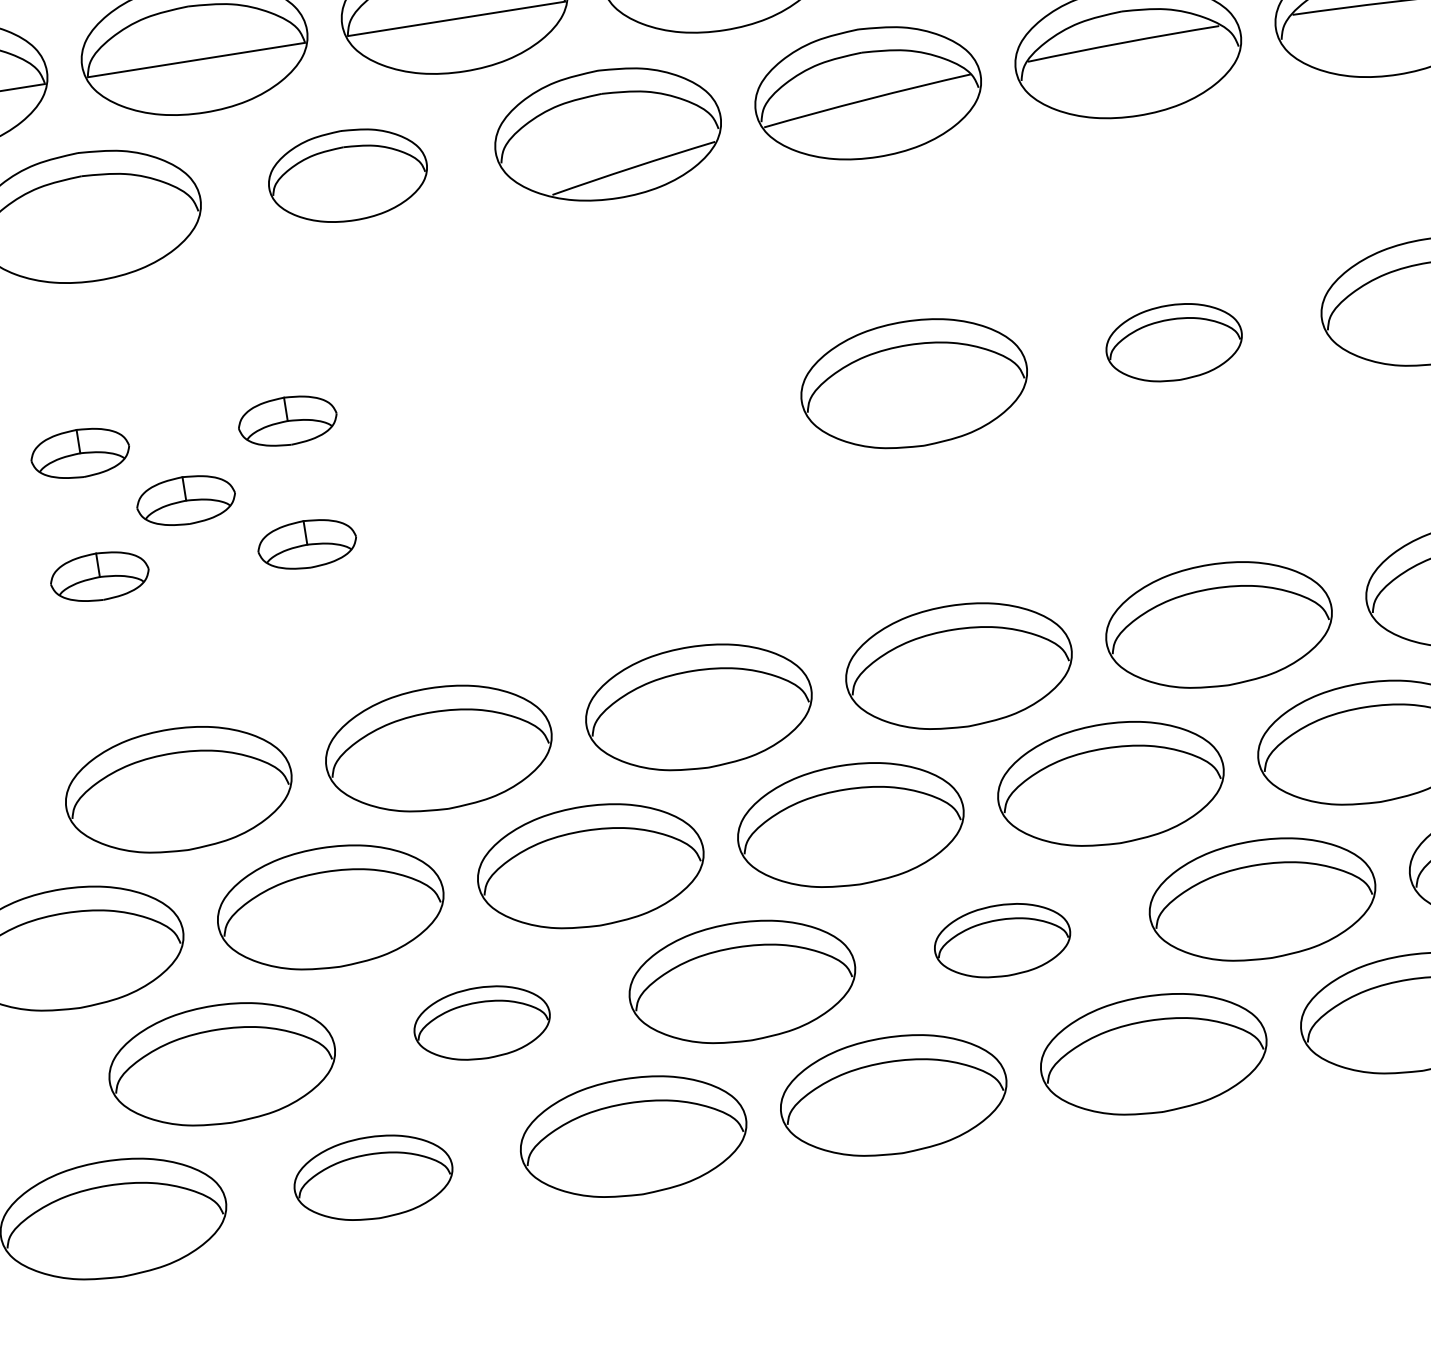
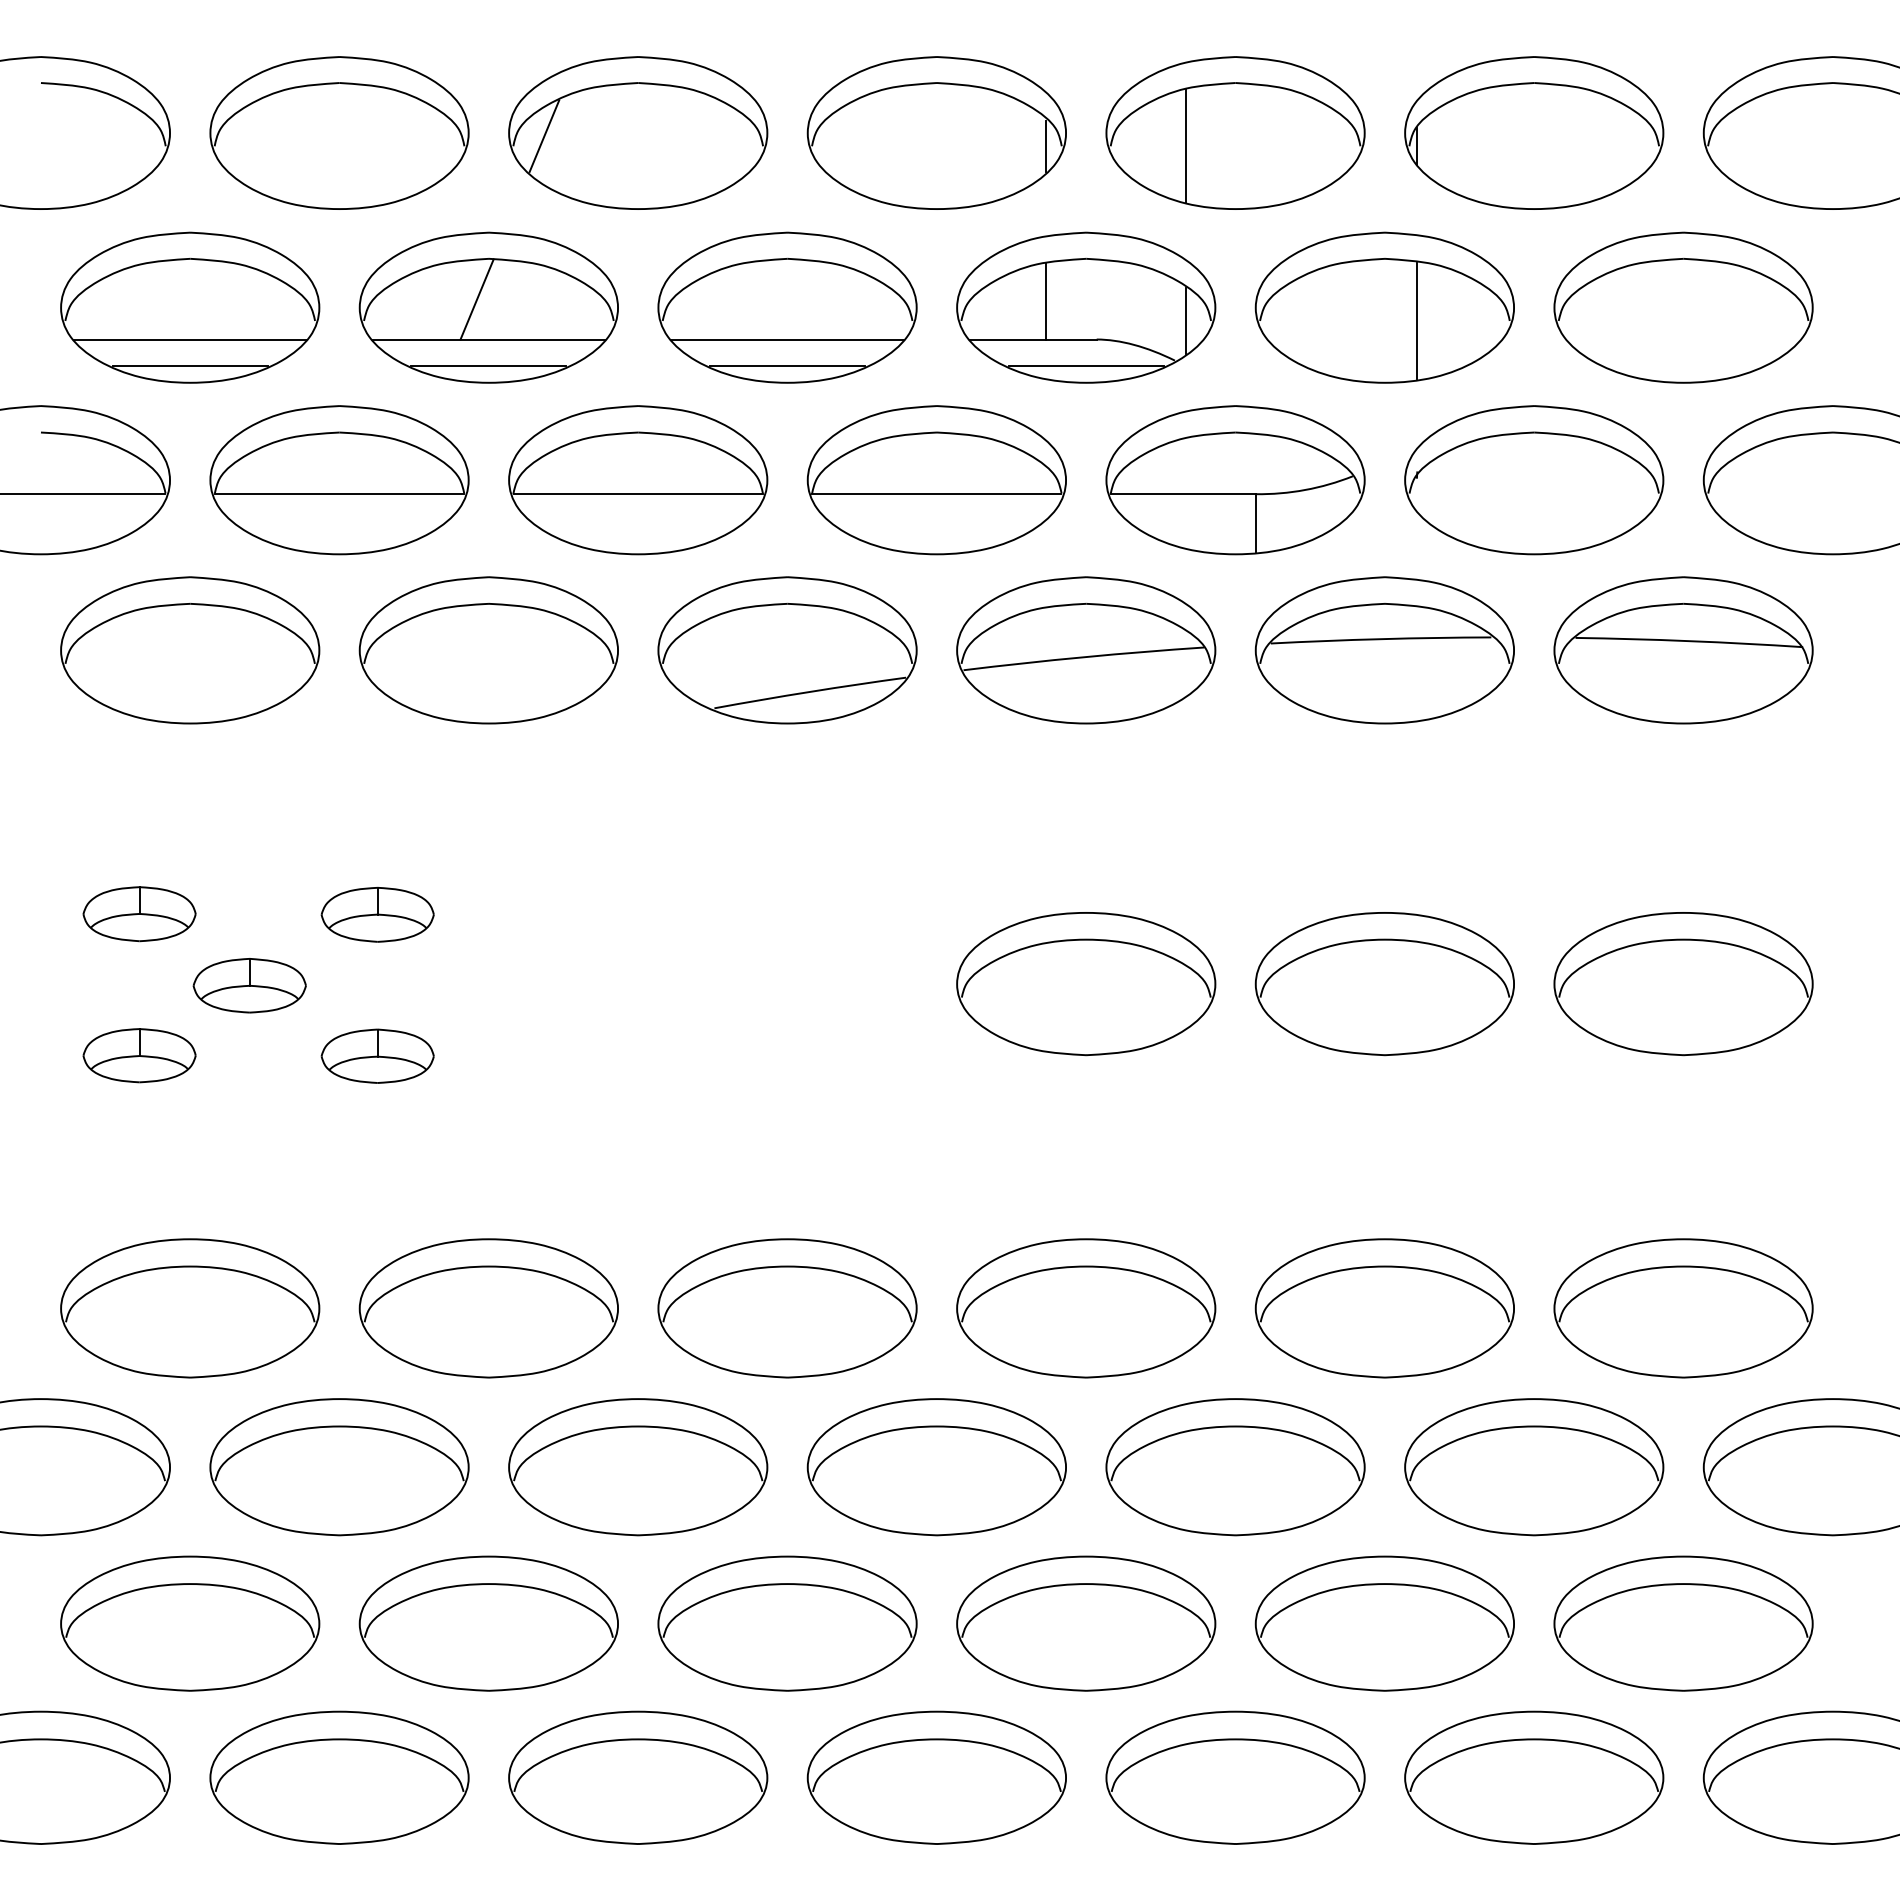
part: (347, 175) -> (488, 650), size x1.43
part: (1174, 343) -> (1384, 984), size x1.67
part: (1002, 940) -> (1086, 1623), size x1.67
part: (481, 1023) -> (488, 1623), size x1.67
part: (373, 1177) -> (339, 1777), size x1.43

